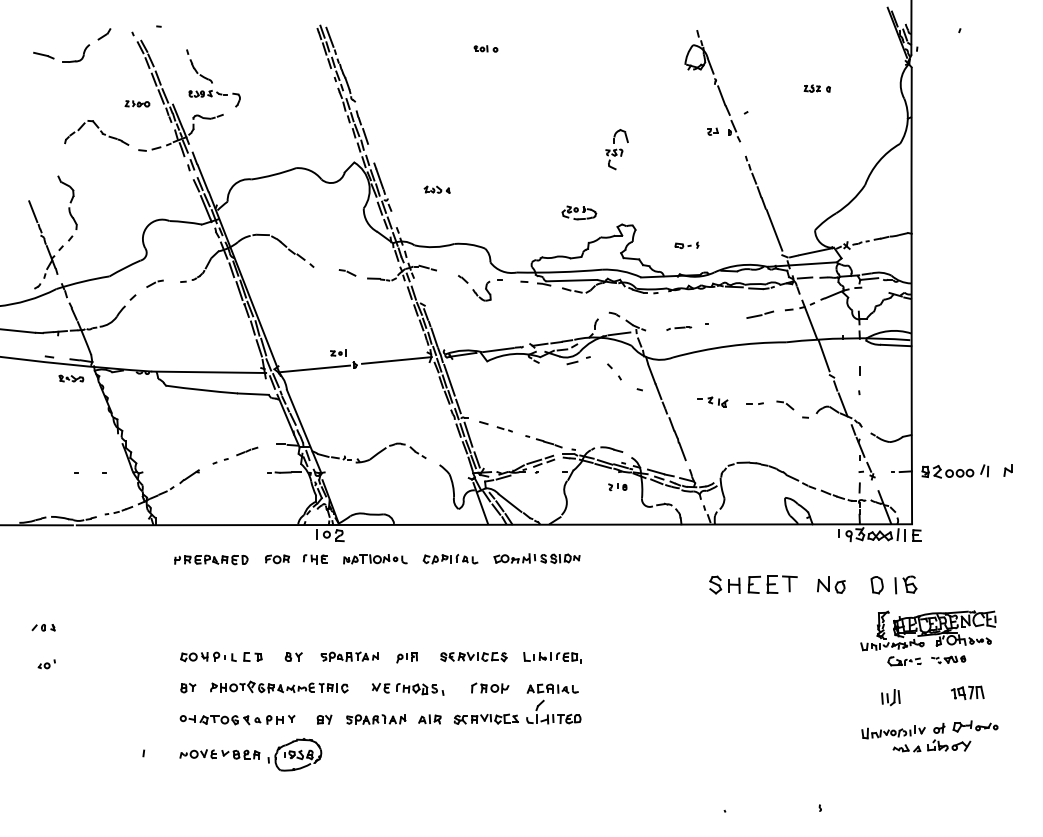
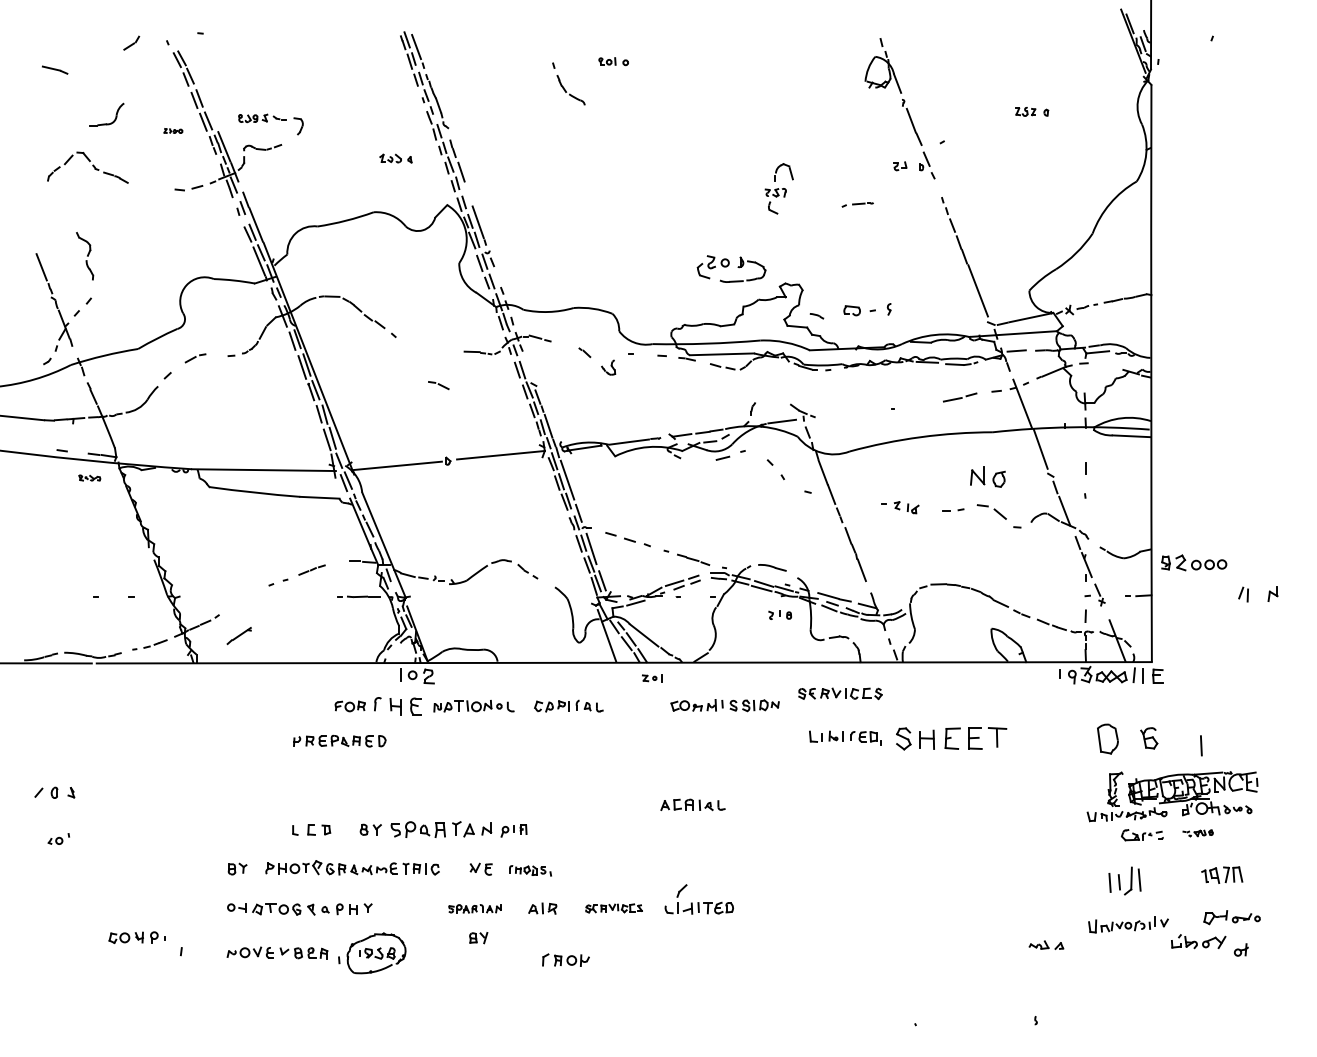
part: (78, 59) -> (110, 122), moved
part: (199, 66) -> (568, 83), moved
part: (137, 103) -> (173, 130), size x0.6
part: (96, 132) -> (87, 167), moved
part: (436, 189) -> (395, 158), moved
part: (67, 203) -> (84, 256), size x0.7
part: (579, 212) -> (731, 268), size x1.6
part: (686, 245) -> (867, 309), size x1.6
part: (347, 272) -> (438, 385), moved
part: (481, 291) -> (608, 367), size x0.6
part: (614, 314) -> (816, 316), moved
part: (679, 328) -> (857, 204), moved
part: (338, 353) -> (652, 678), moved
part: (71, 378) -> (89, 477), size x0.7
part: (785, 405) -> (991, 511), size x1.4
part: (504, 428) -> (637, 541), size x1.4
part: (948, 471) -> (1194, 562), moved
part: (189, 477) -> (238, 636), moved
part: (536, 558) -> (724, 705), moved
part: (211, 559) -> (339, 740), moved
part: (314, 559) -> (397, 706), size x1.6
part: (831, 584) -> (987, 476), moved
part: (876, 584) -> (1107, 738), size x1.4
line: (895, 585) -> (1201, 745), moved
part: (43, 627) -> (54, 792), size x1.4
part: (202, 656) -> (136, 937), moved
part: (349, 656) -> (441, 829), size x1.4
part: (474, 656) -> (840, 693), moved
part: (552, 657) -> (845, 737), moved
part: (948, 659) -> (1197, 833), size x0.7
part: (489, 687) -> (565, 959), moved
part: (552, 688) -> (692, 804), moved
part: (420, 689) -> (530, 870), size x0.7
part: (891, 697) -> (1125, 880), size x1.4
part: (375, 719) -> (474, 908), size x0.7
part: (485, 719) -> (613, 908), size x0.7
part: (324, 720) -> (478, 938), moved
part: (938, 728) -> (1240, 949), moved
part: (907, 747) -> (1046, 944), moved

